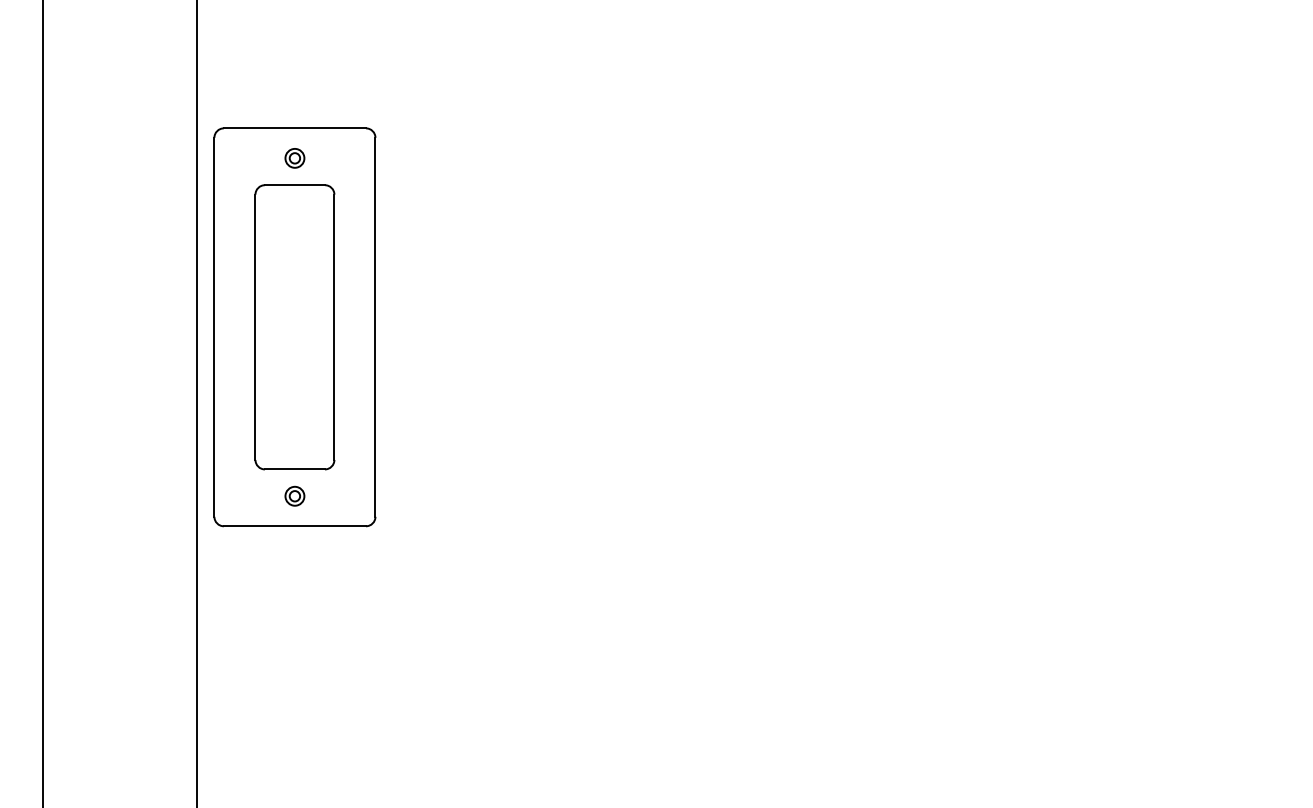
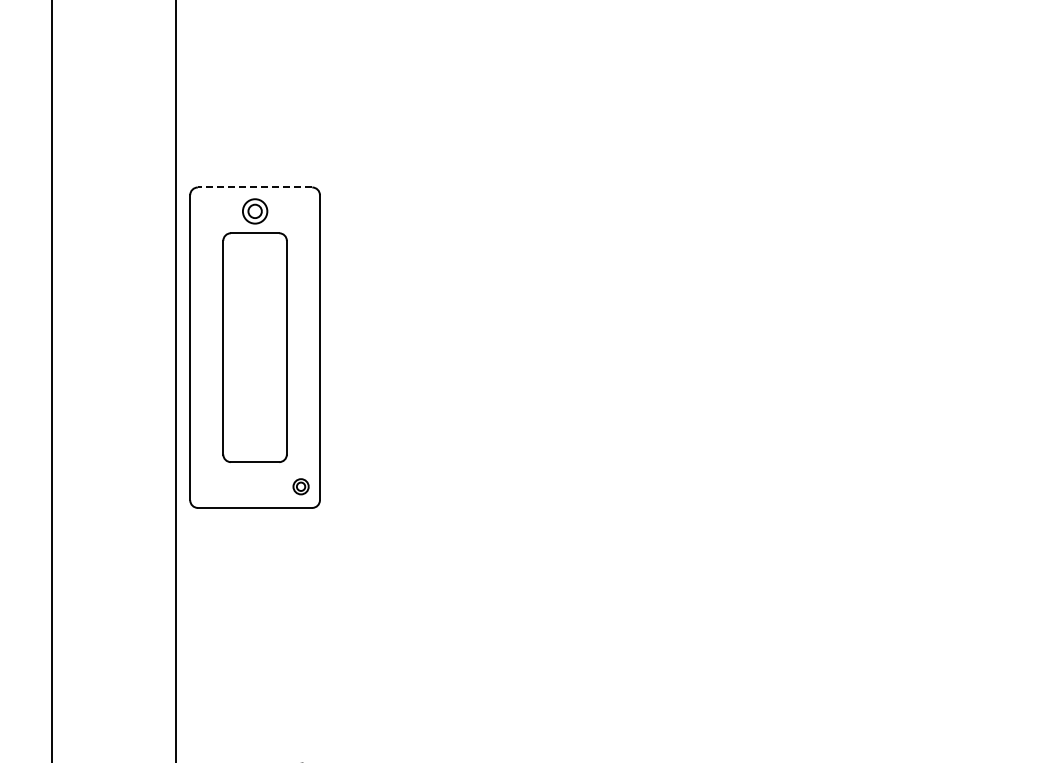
line: (294, 128) -> (254, 187), solid -> dashed
part: (294, 158) -> (254, 211), size x1.6
part: (294, 495) -> (300, 486), moved

